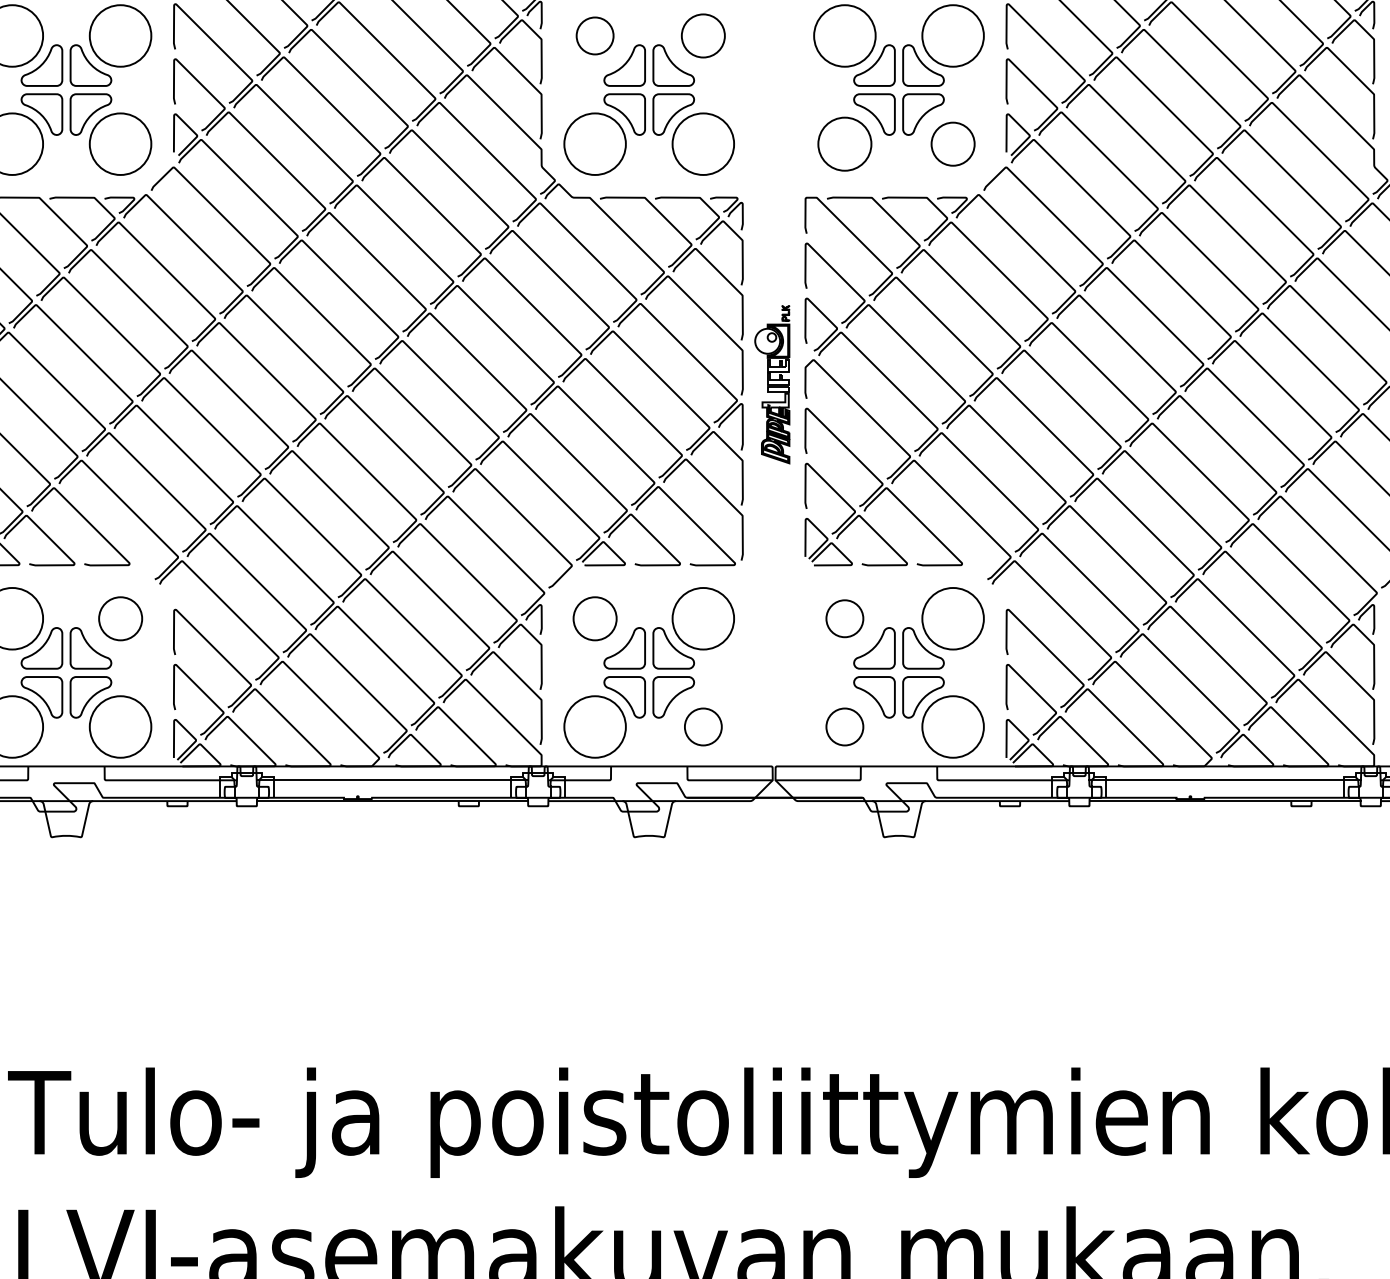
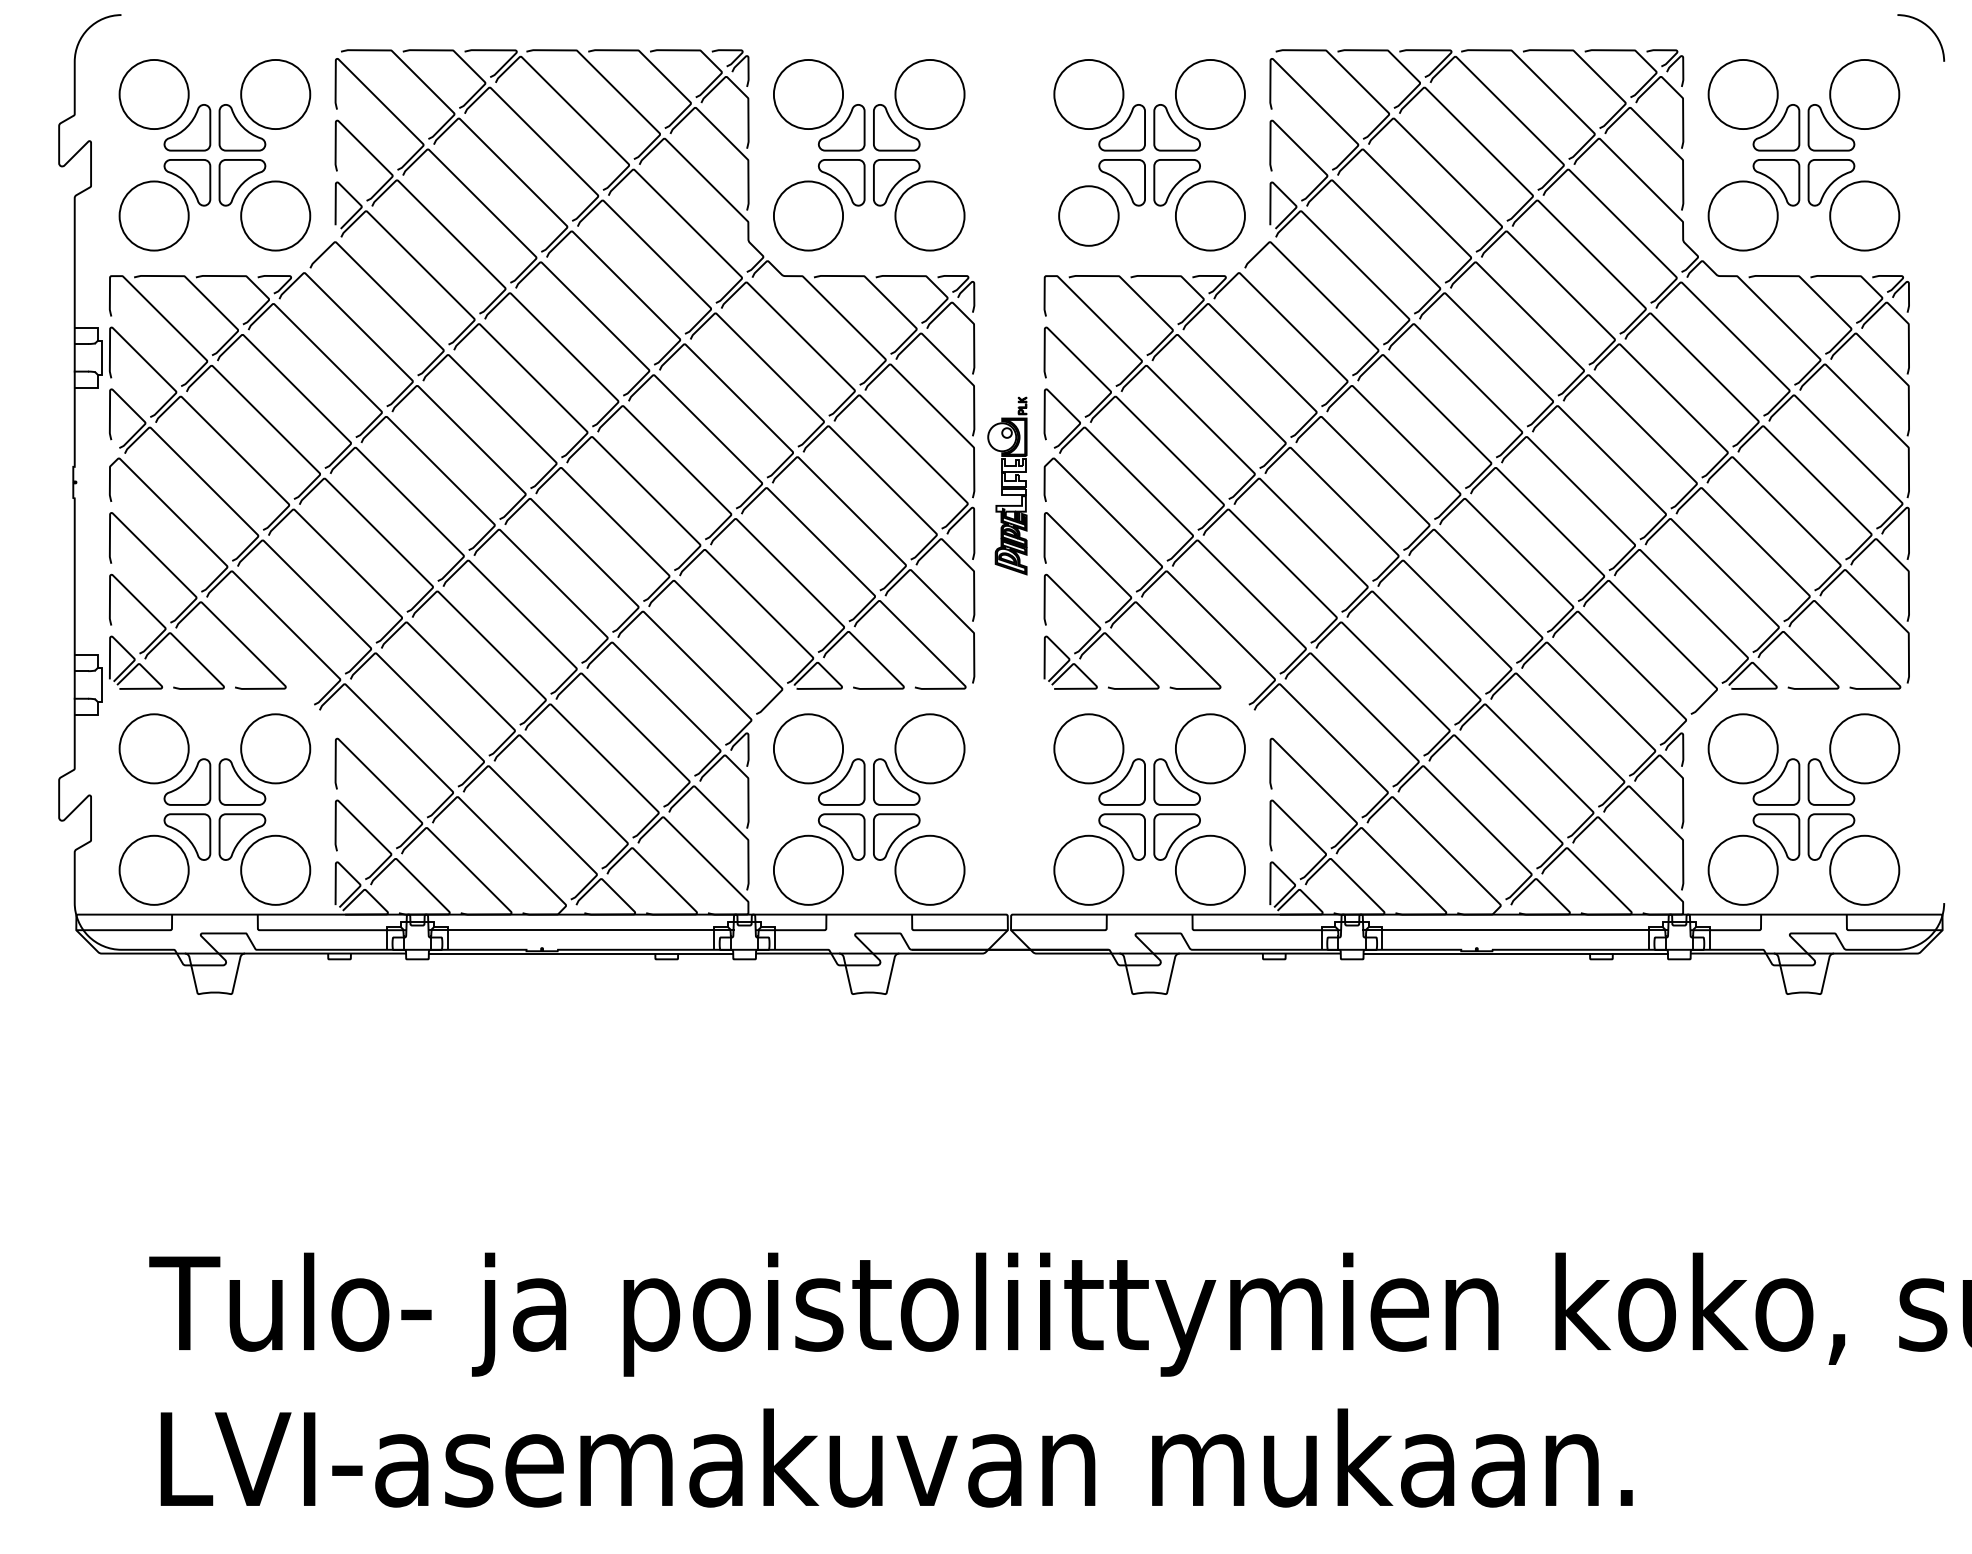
circle: (595, 35) -> (808, 94), size x1.67
circle: (702, 35) -> (929, 94), size x1.43
circle: (952, 143) -> (1209, 215), size x1.43
circle: (120, 618) -> (275, 748), size x1.43
circle: (595, 618) -> (808, 748), size x1.43
circle: (844, 618) -> (1088, 748), size x1.67
circle: (702, 726) -> (929, 869), size x1.67
circle: (844, 726) -> (1088, 869), size x1.67

